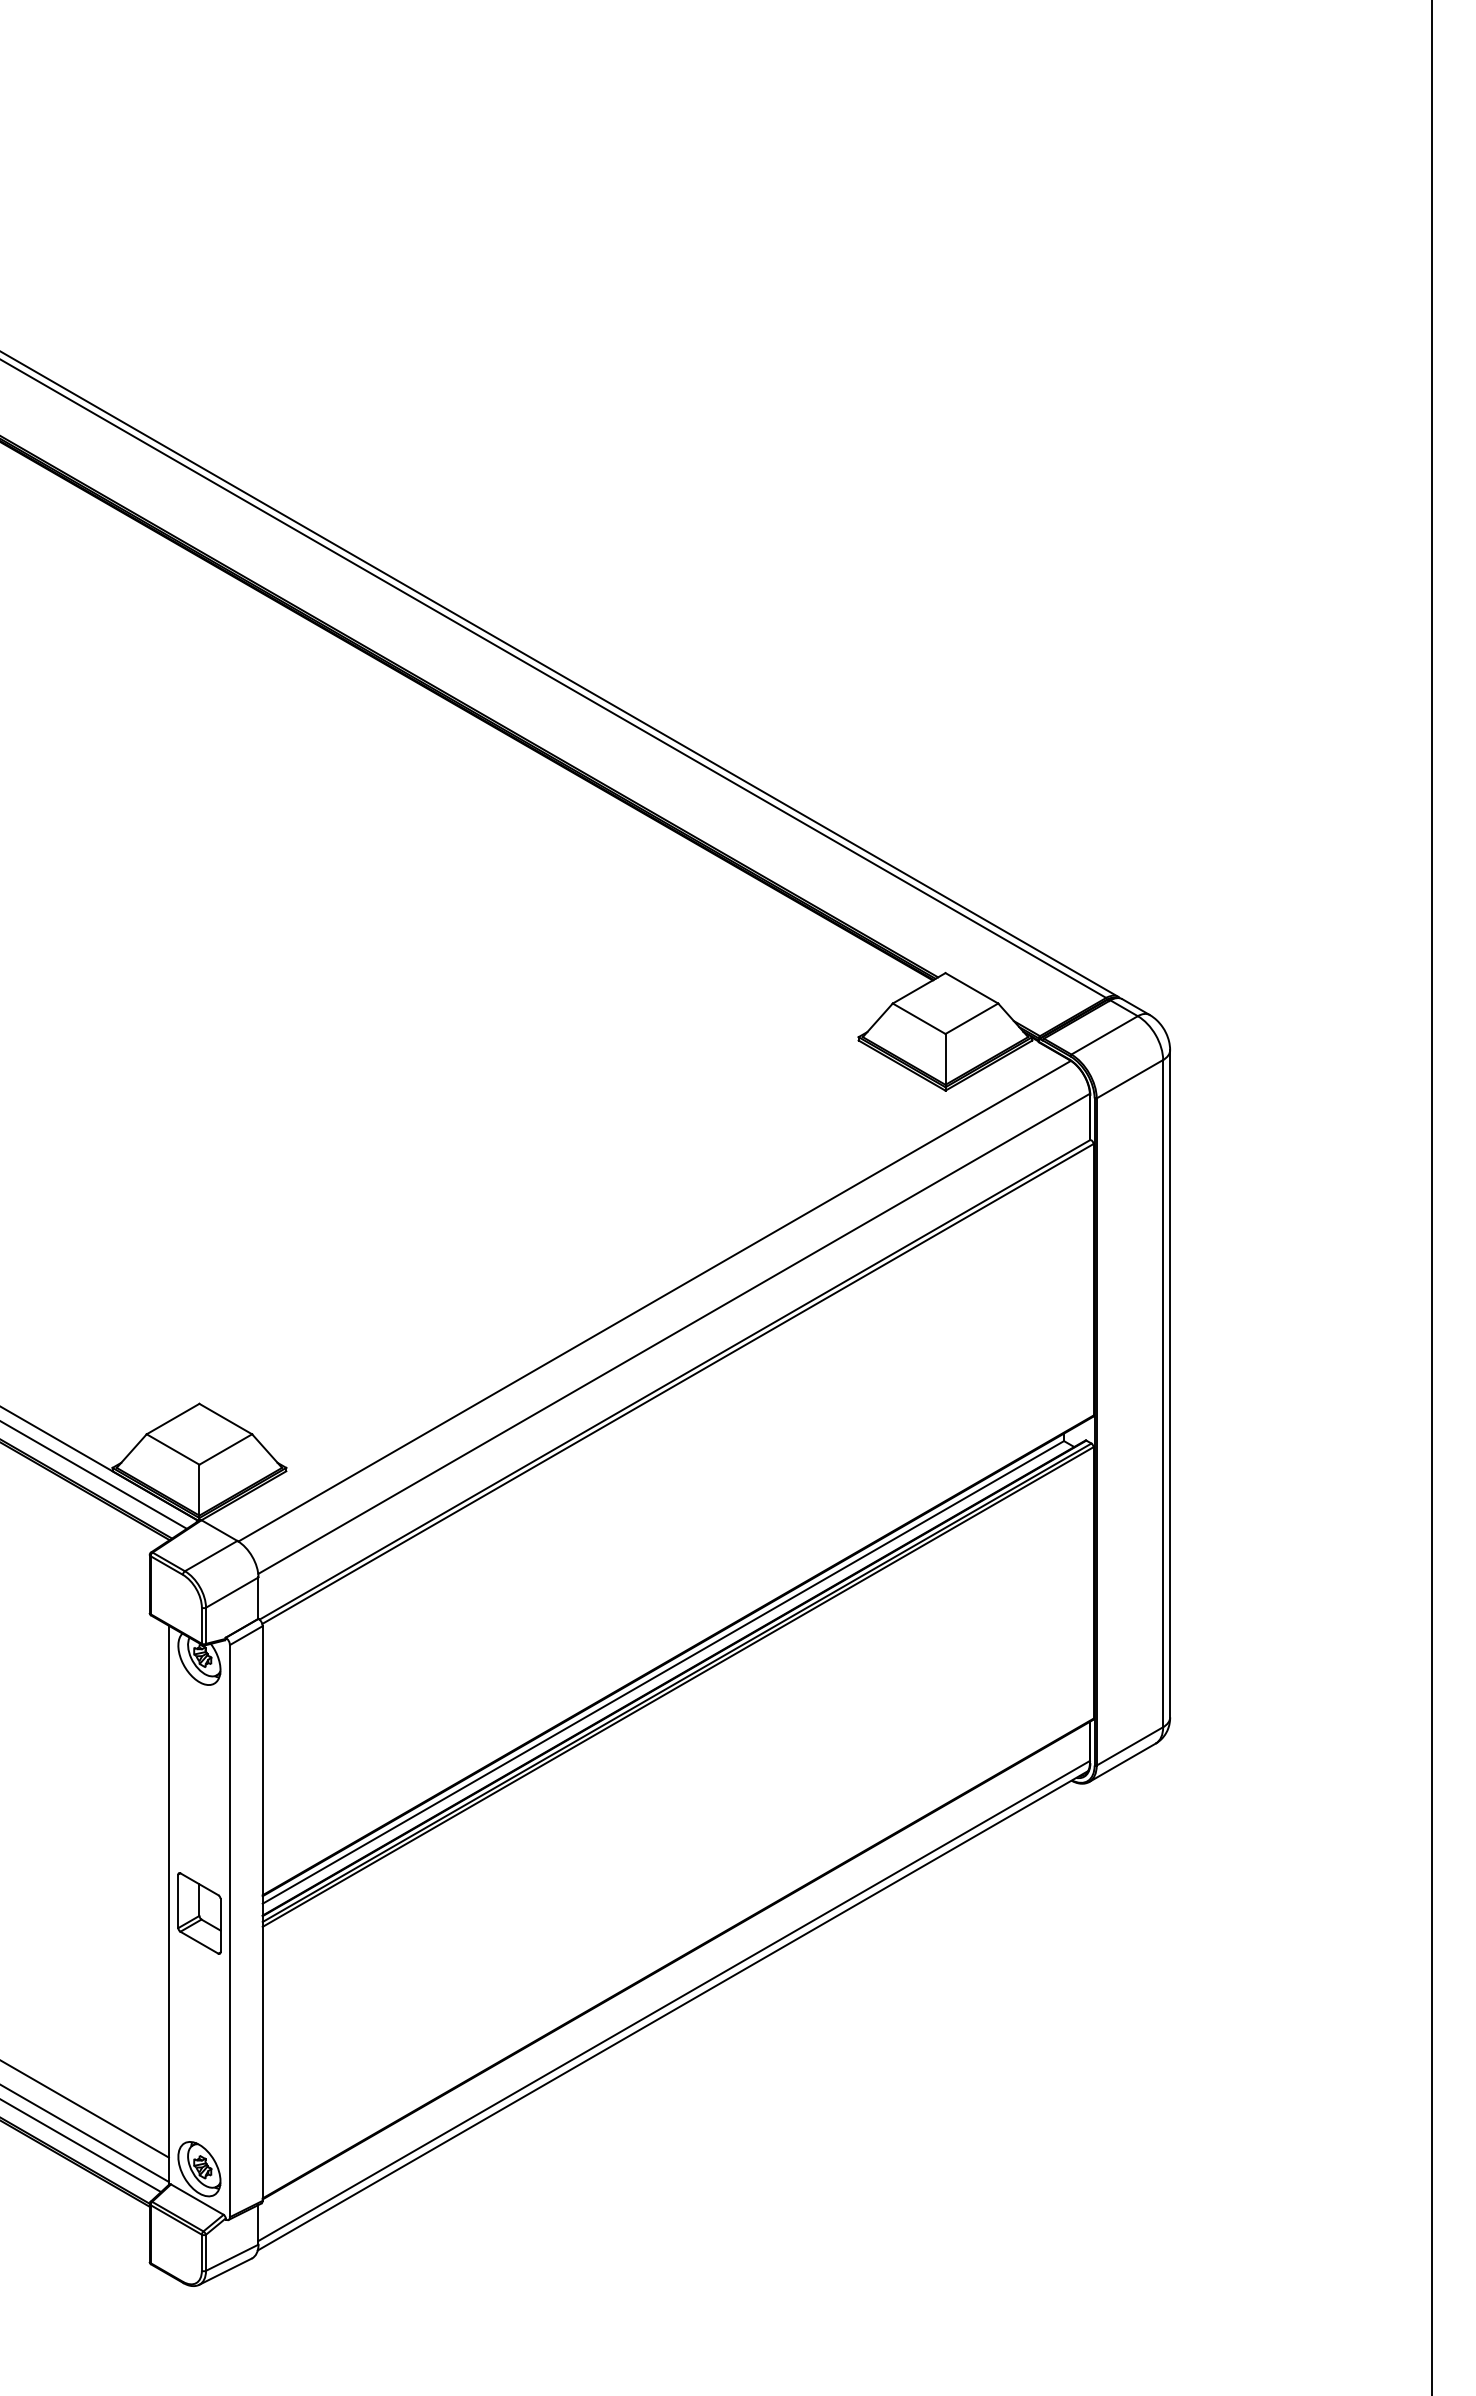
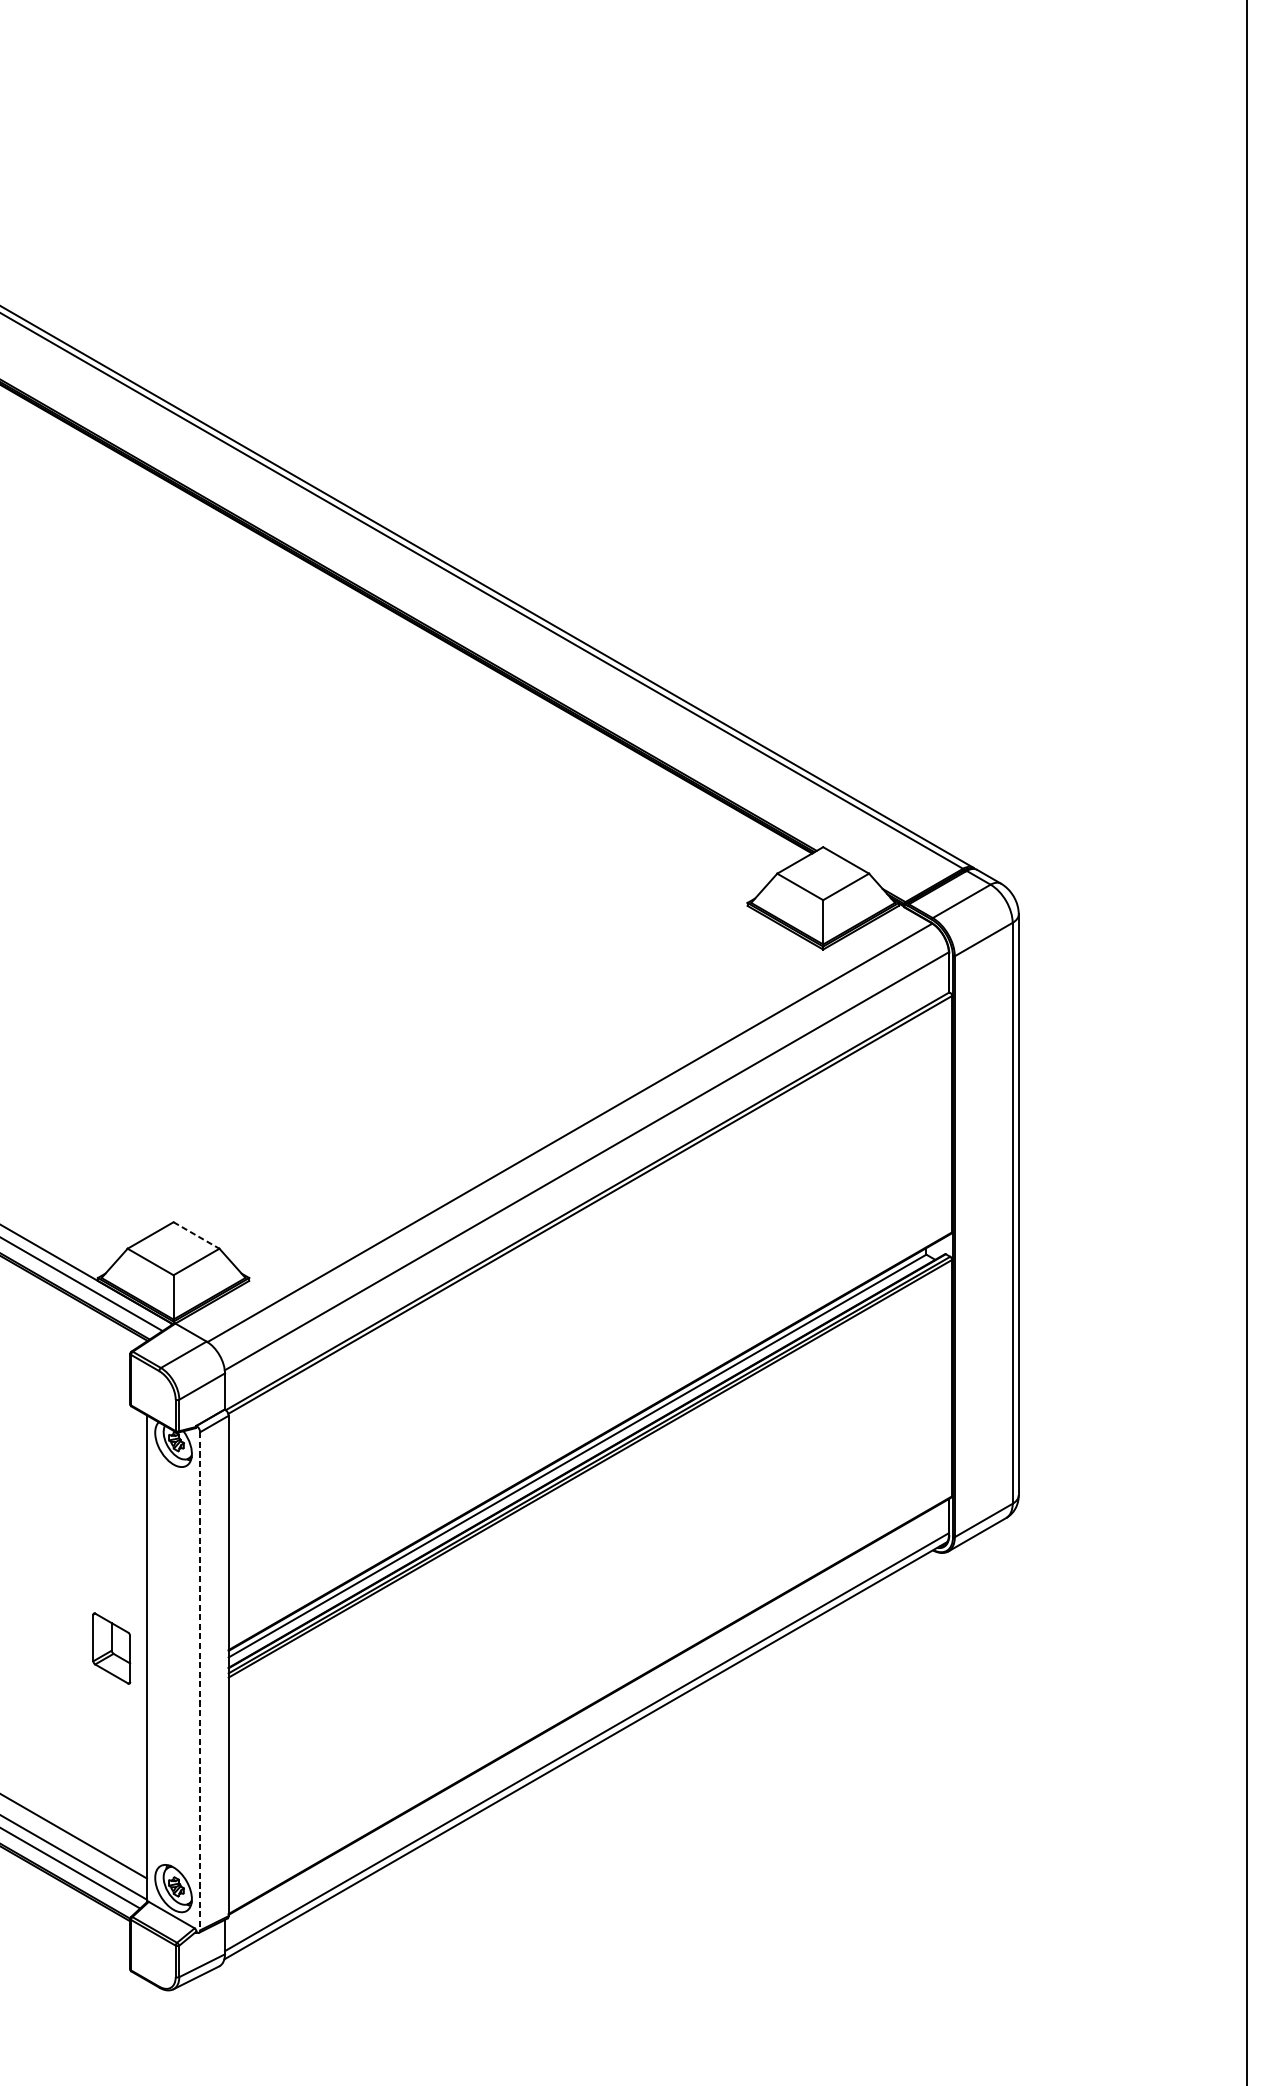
line: (226, 1419) -> (197, 1235), solid -> dashed
part: (199, 1913) -> (111, 1648), moved
line: (229, 1931) -> (199, 1681), solid -> dashed

